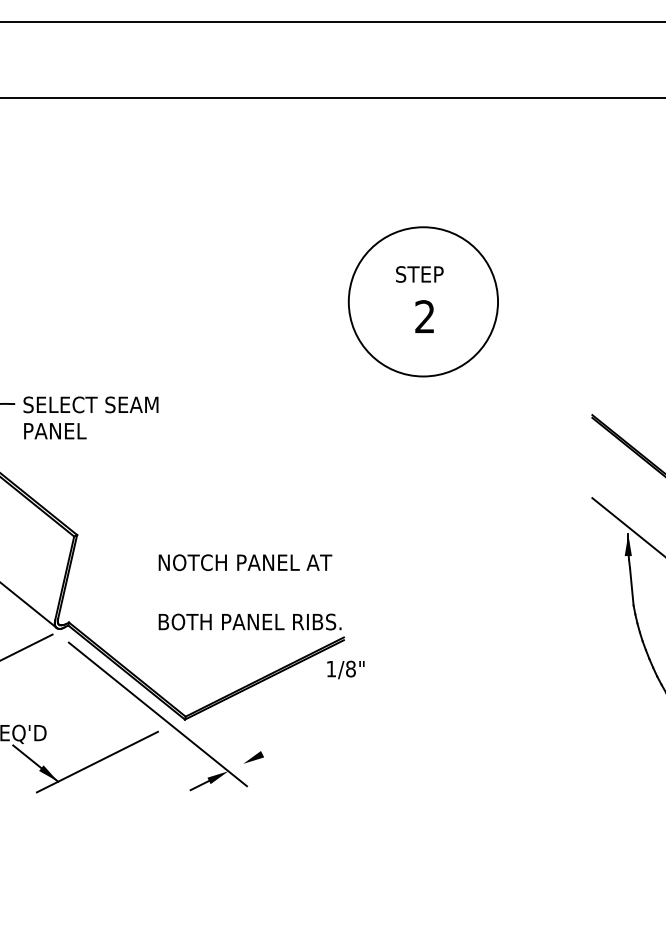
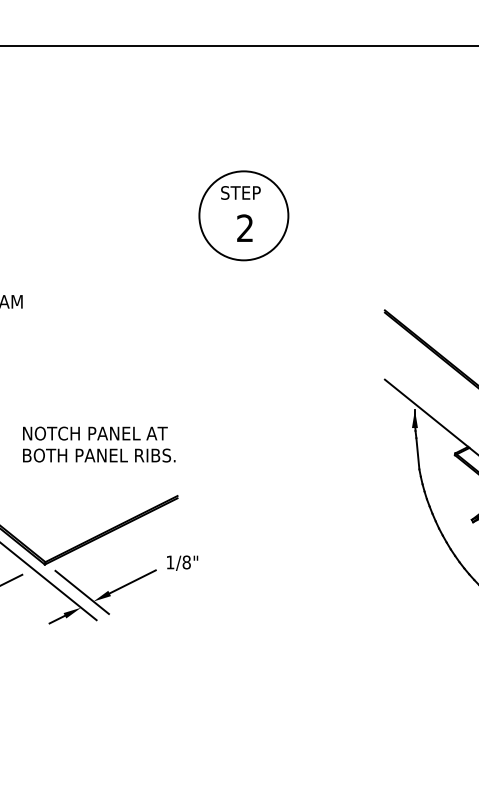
circle: (423, 301) -> (243, 215), size x0.71
text: (249, 621) -> (98, 455), moved
text: (345, 669) -> (182, 562), moved
line: (289, 740) -> (132, 582), added
line: (229, 752) -> (82, 592), added

